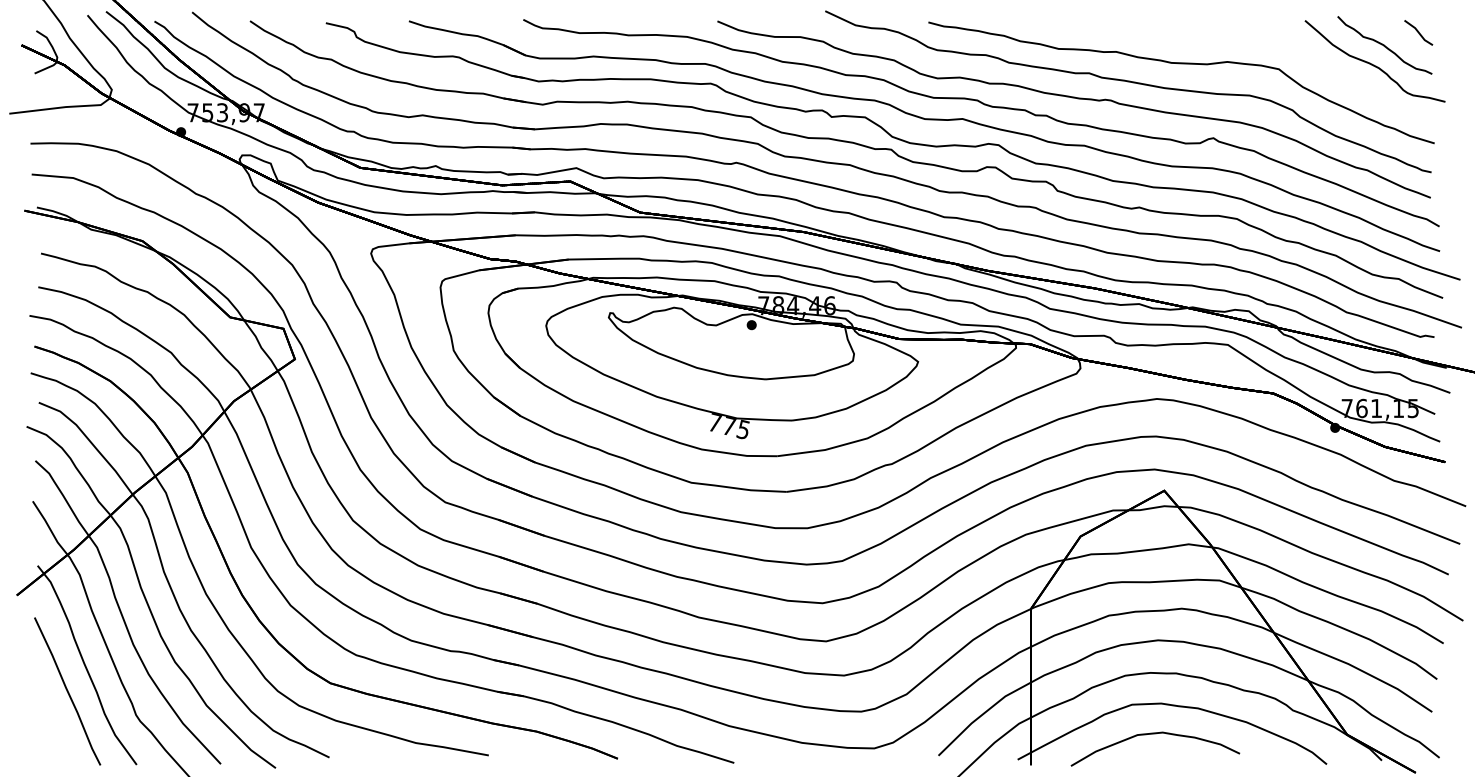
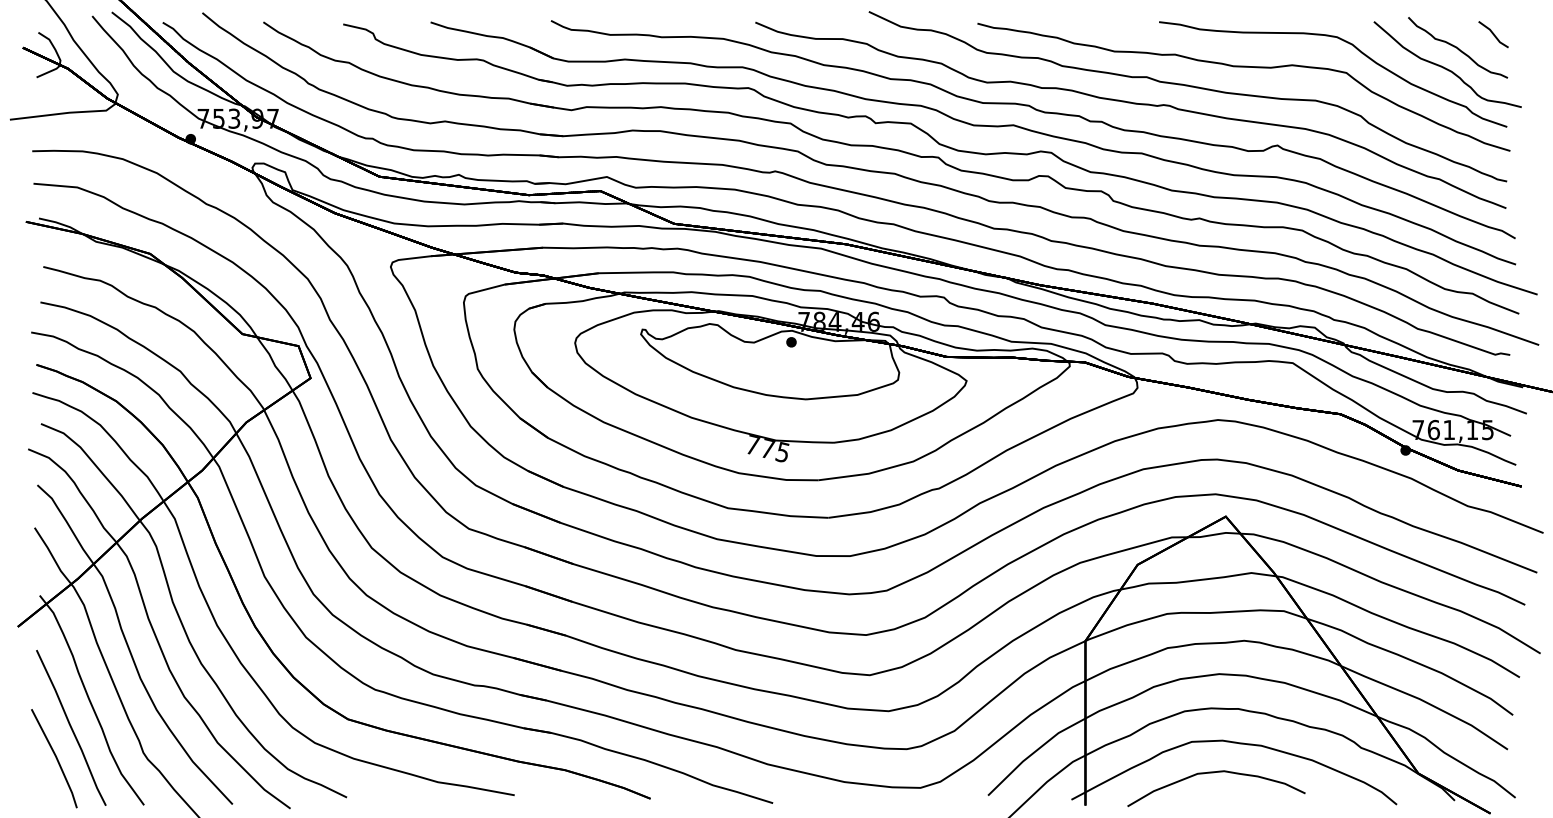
part: (1287, 46) -> (1355, 48), added
part: (51, 720) -> (54, 758), added

